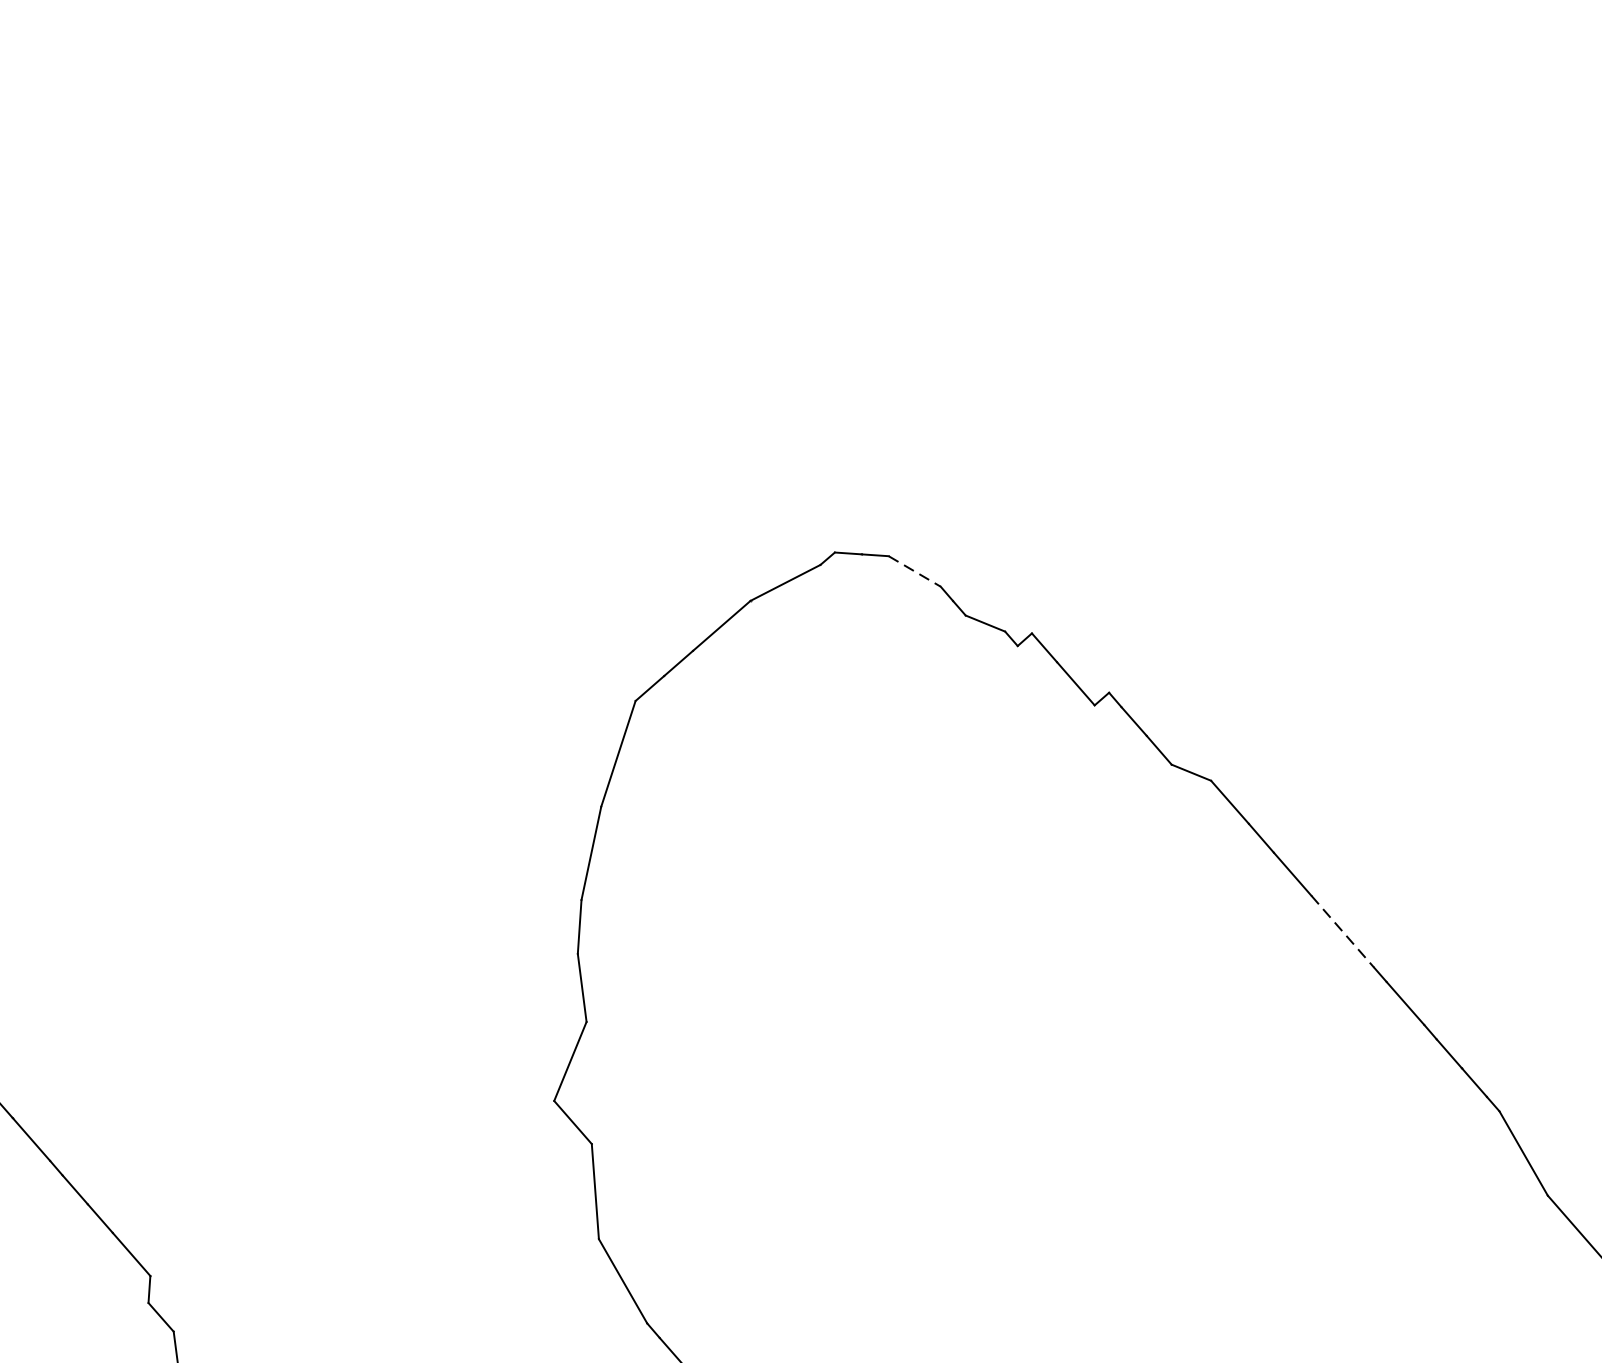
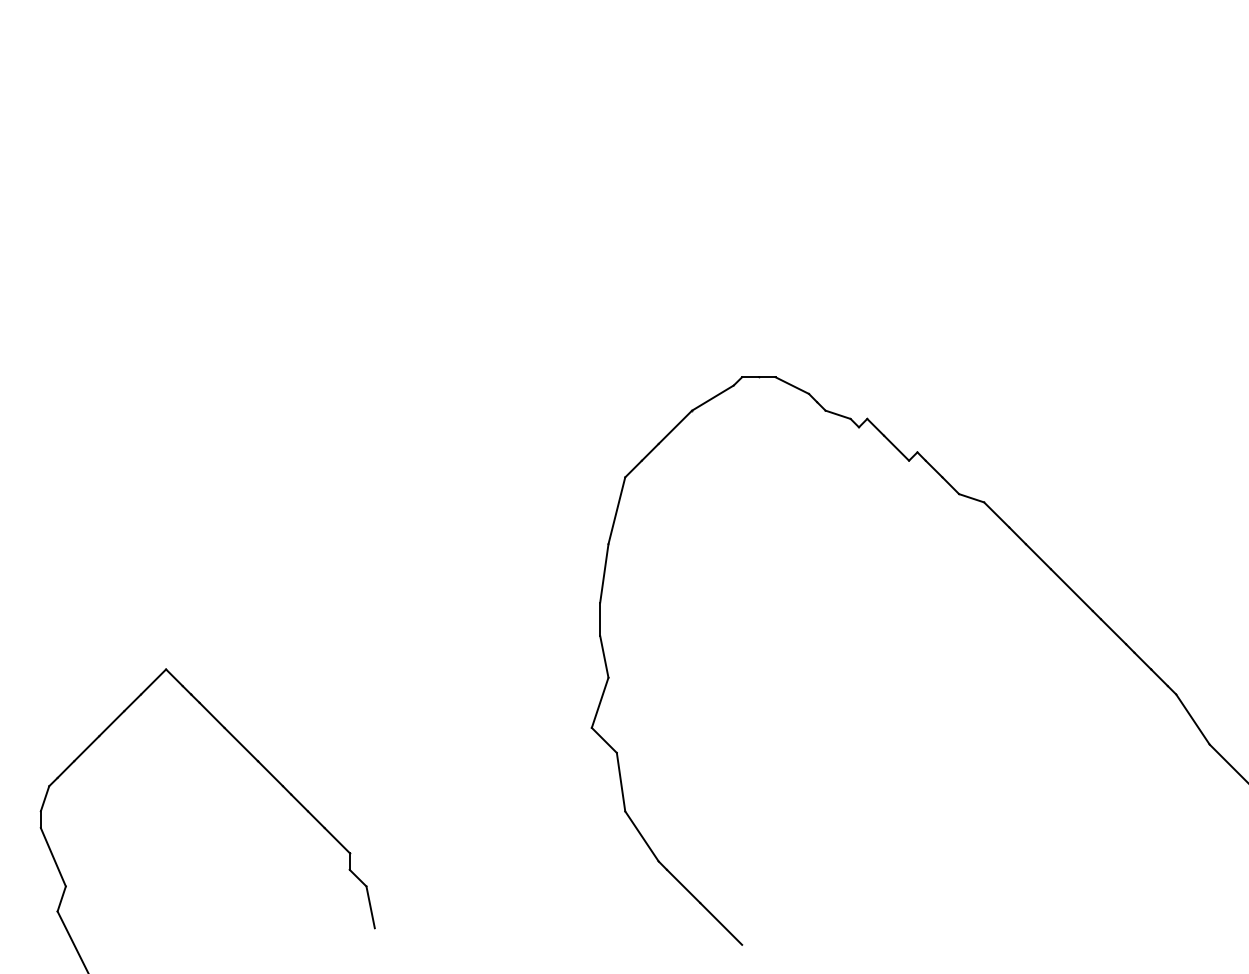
line: (915, 571) -> (792, 385), dashed -> solid
line: (1342, 932) -> (1071, 590), dashed -> solid

